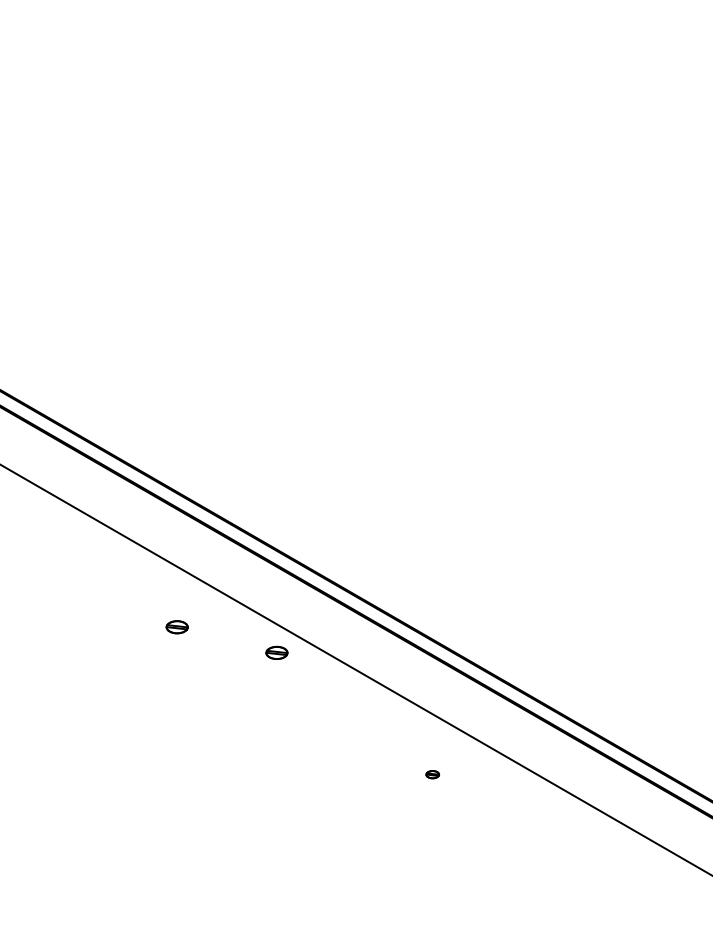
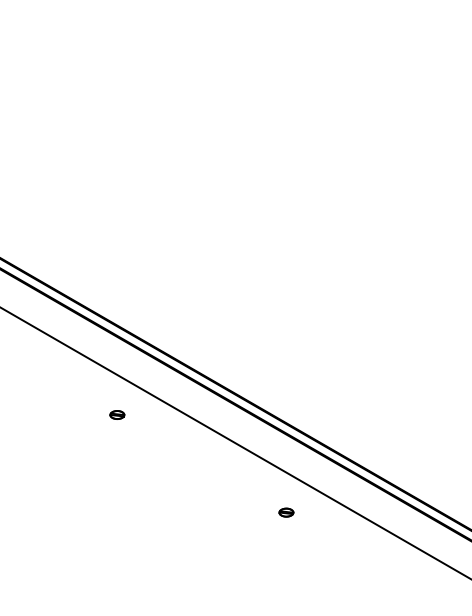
part: (277, 652) -> (183, 431), removed
part: (432, 774) -> (286, 512), size x1.67

